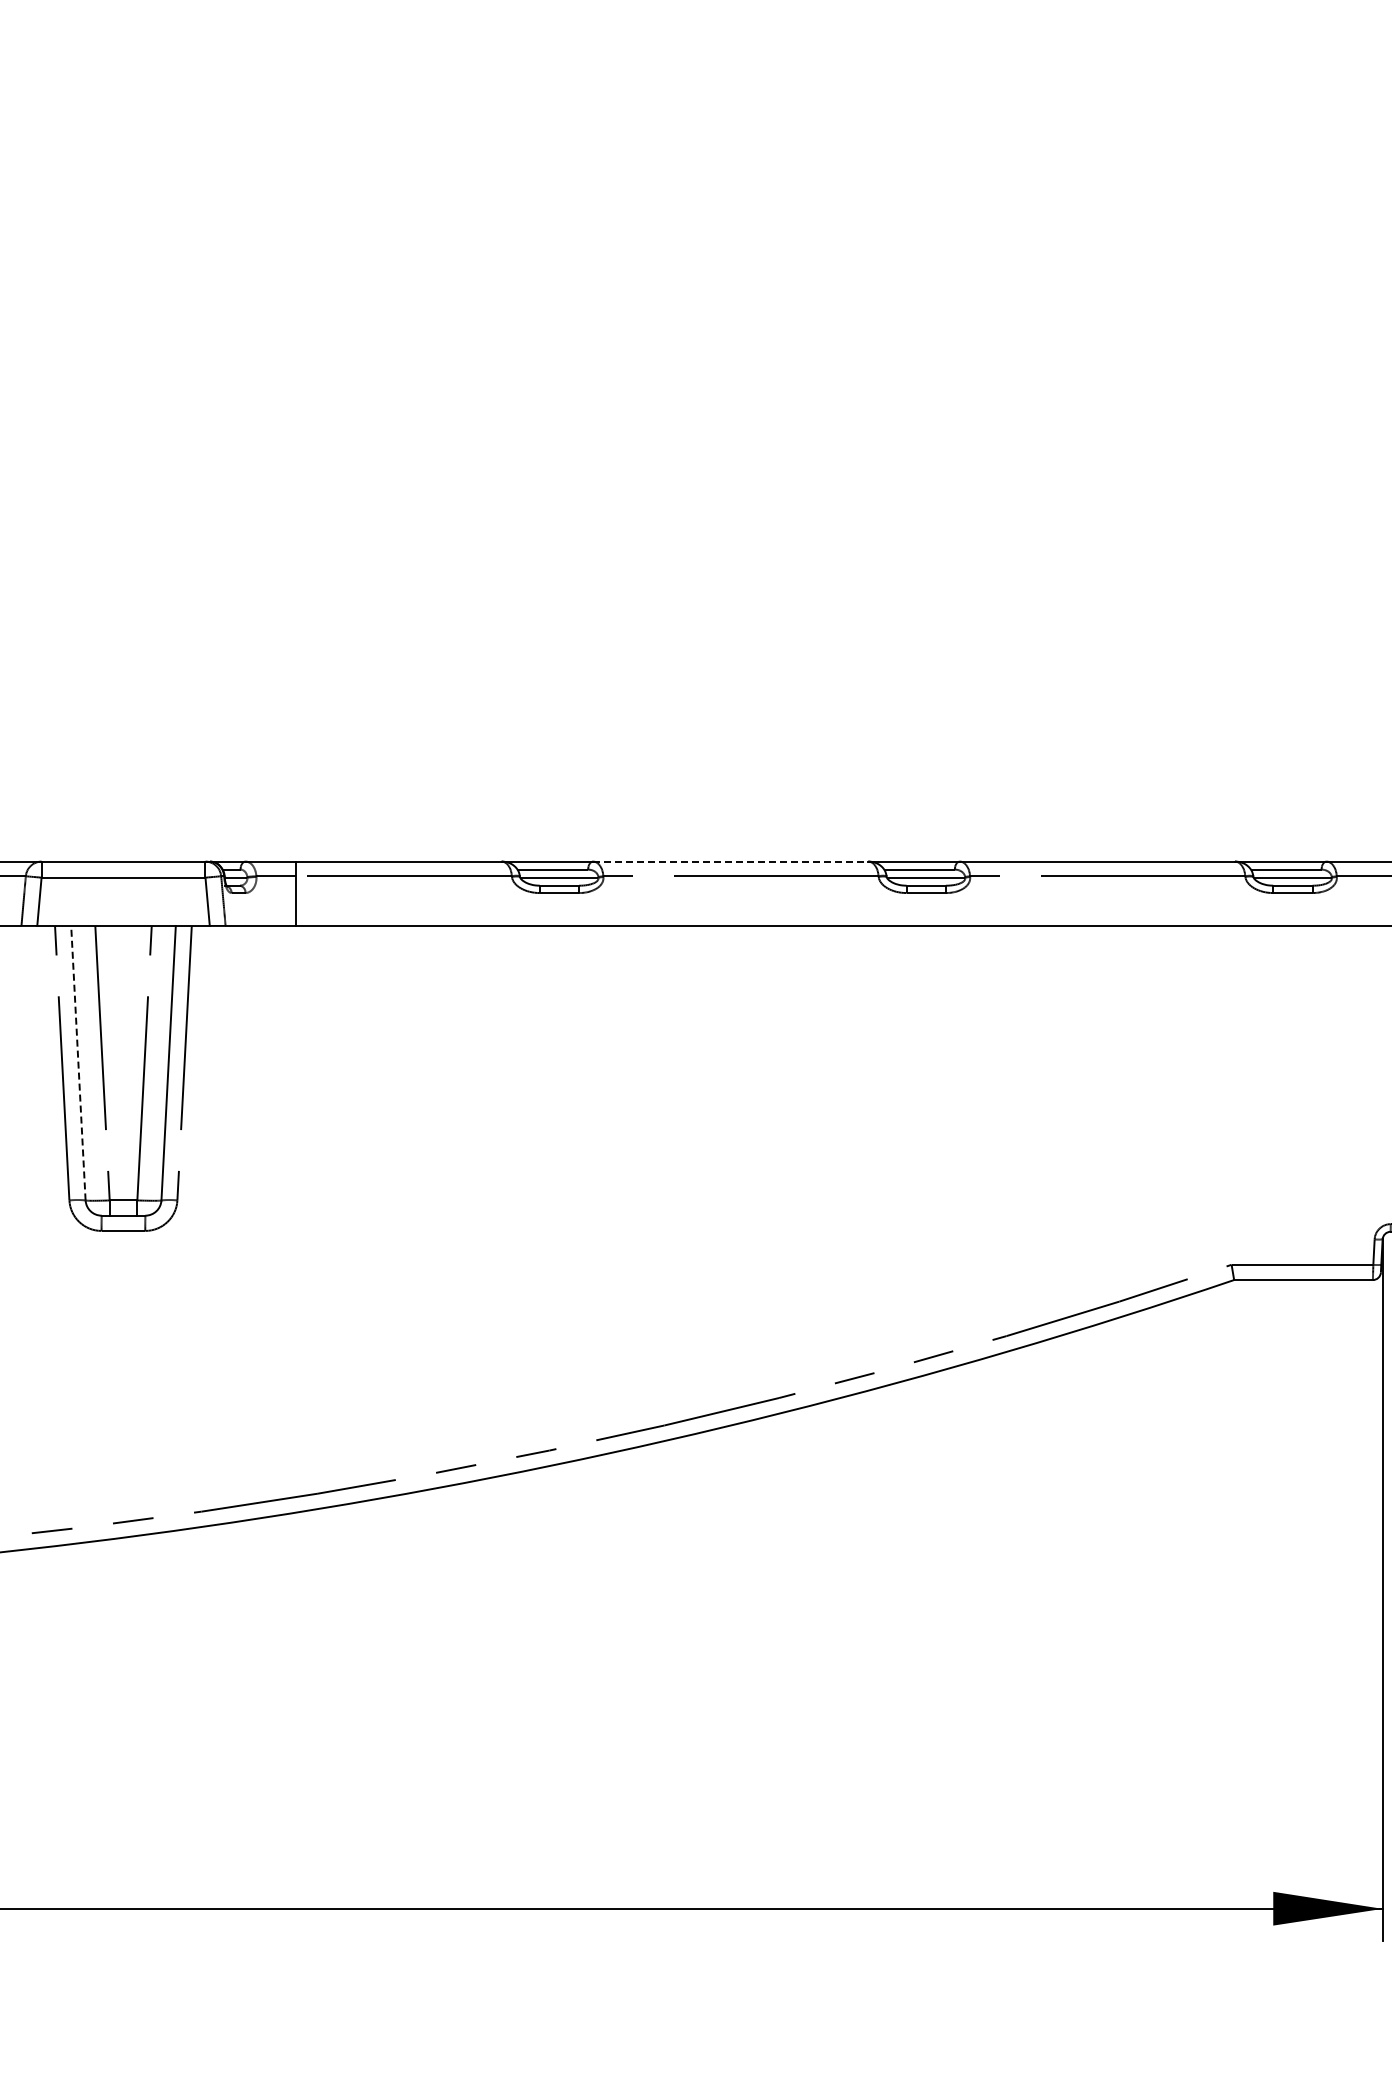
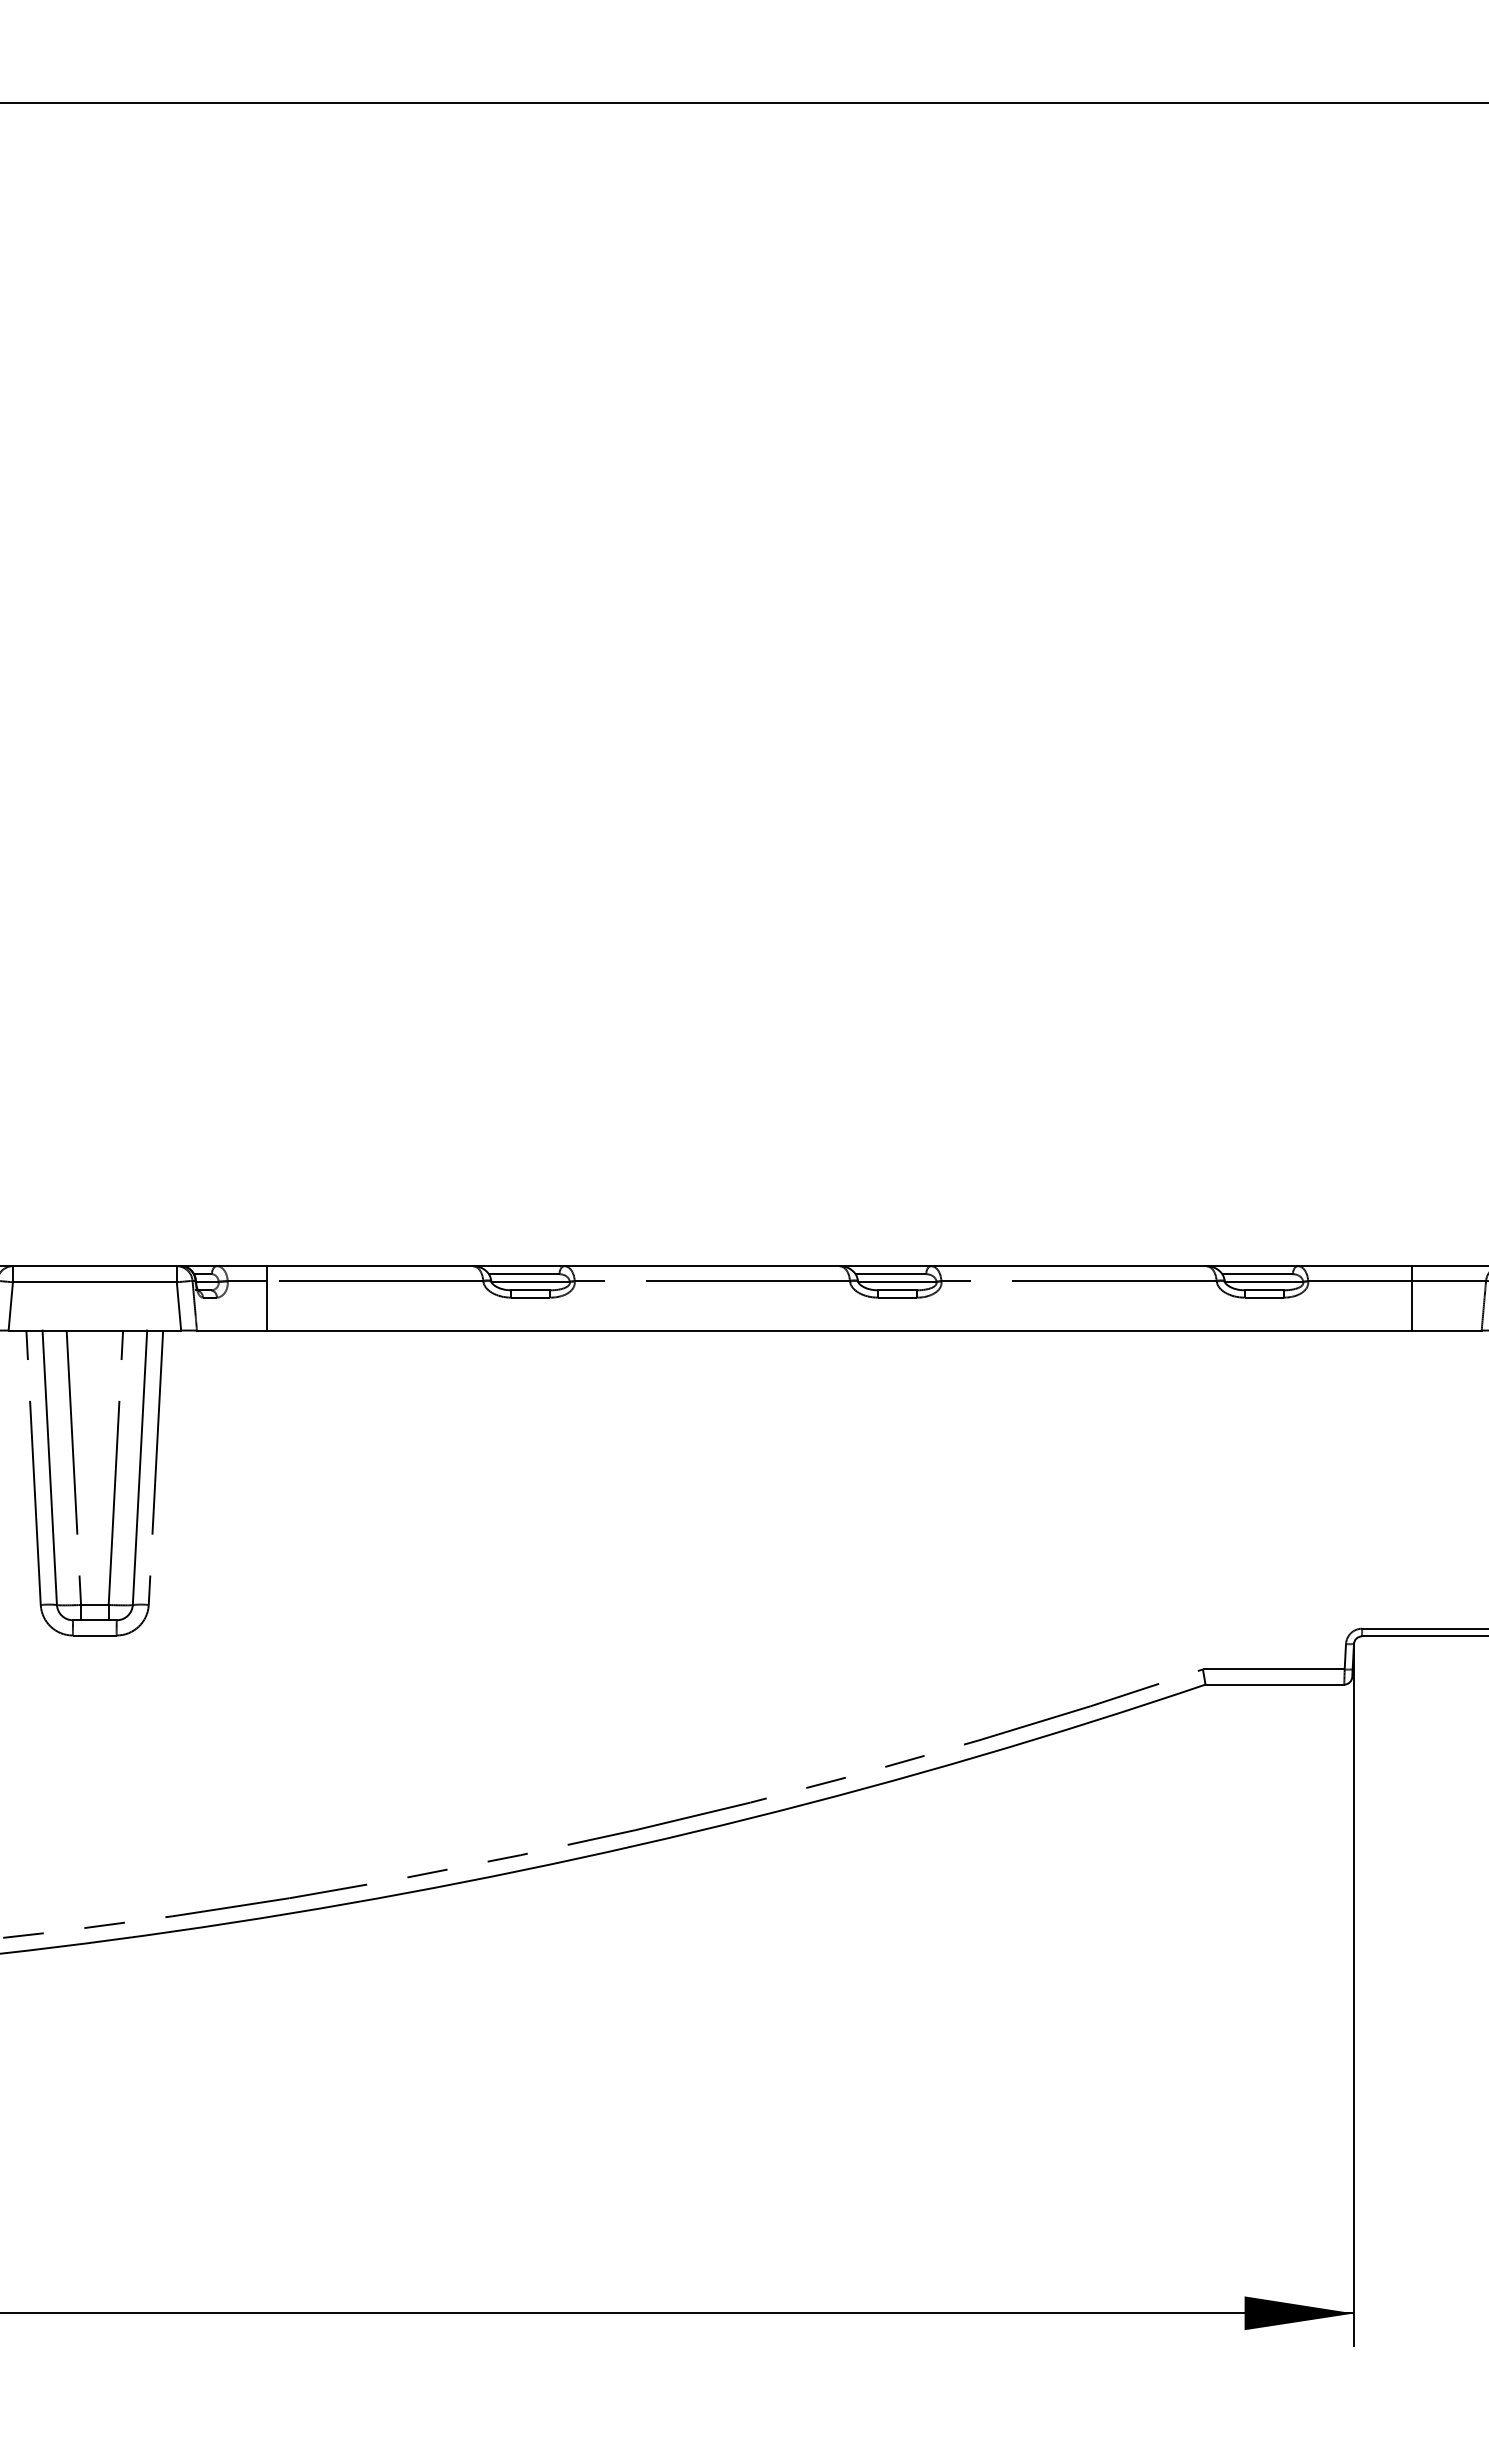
line: (731, 861) -> (702, 1266), dashed -> solid
line: (78, 1062) -> (49, 1467), dashed -> solid

